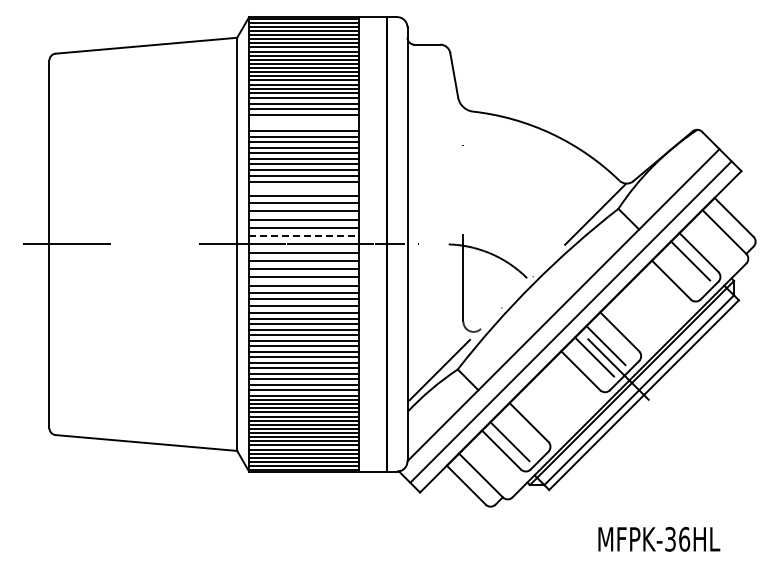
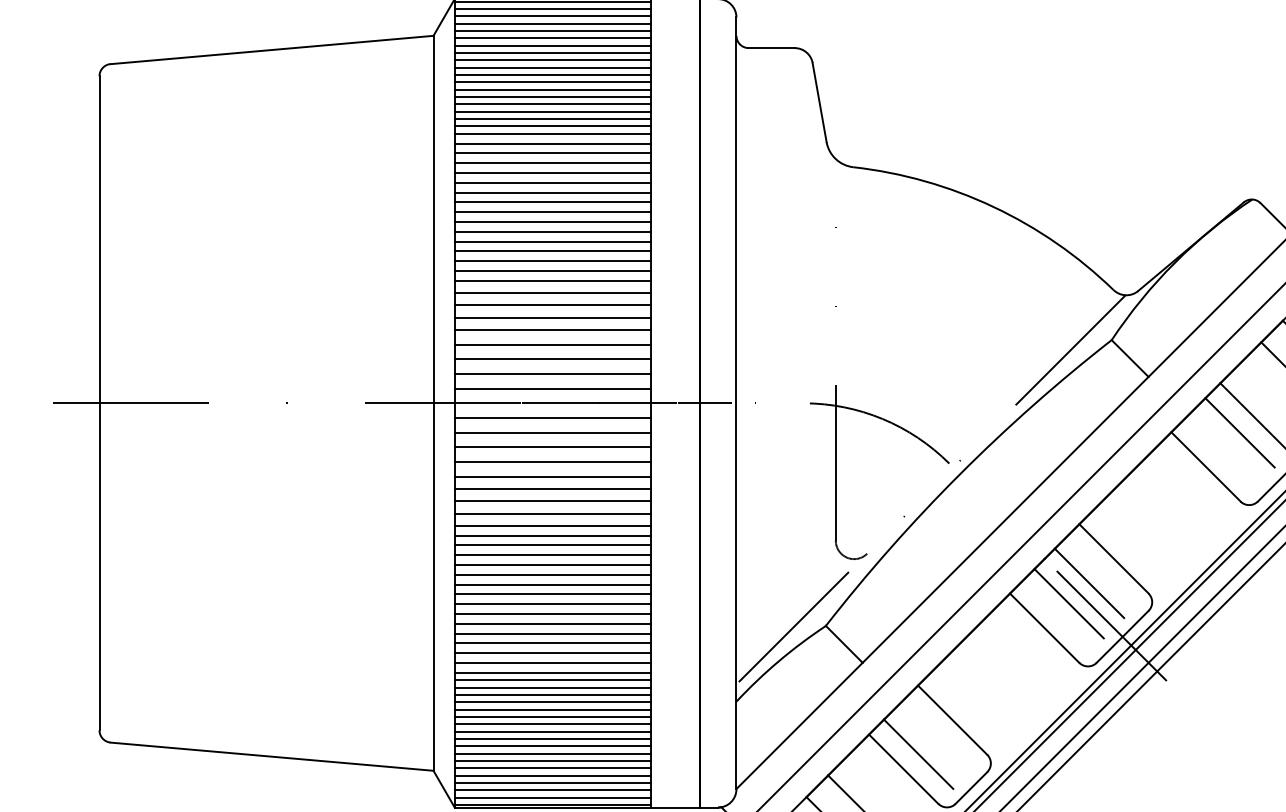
line: (304, 120) -> (553, 182), added
line: (304, 125) -> (553, 191), added
line: (304, 189) -> (553, 305), added
line: (304, 236) -> (553, 389), dashed -> solid

